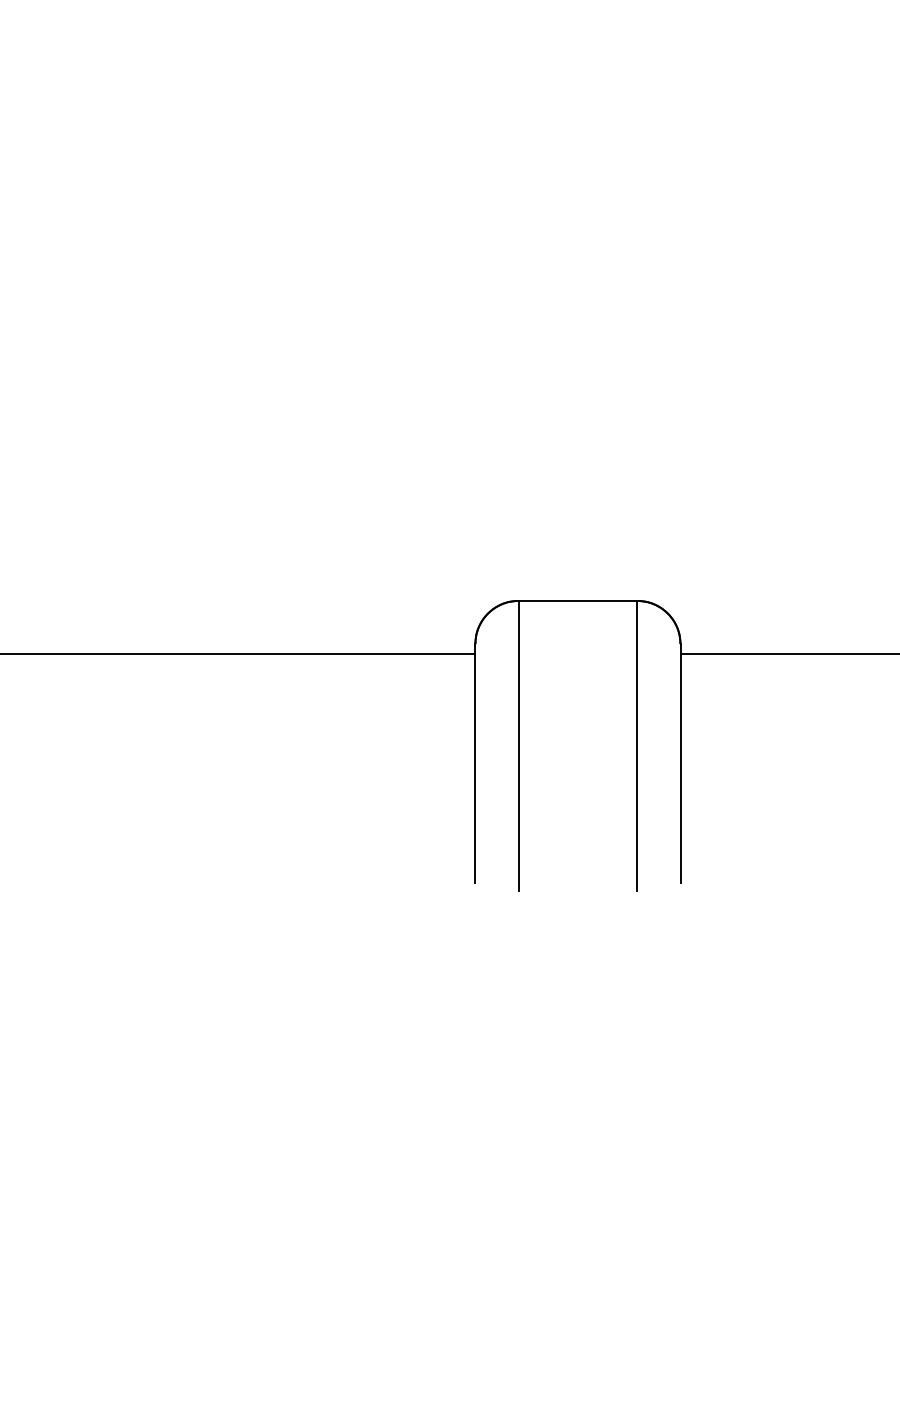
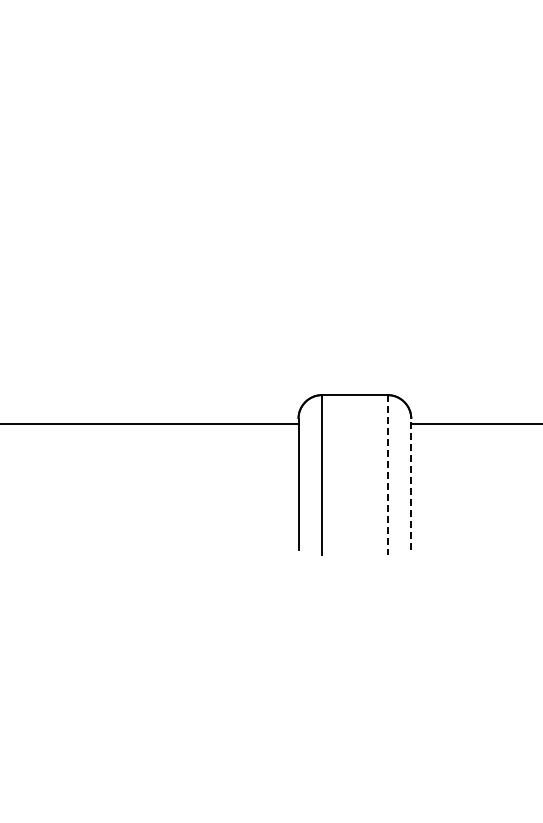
line: (637, 745) -> (387, 474), solid -> dashed
line: (680, 763) -> (411, 484), solid -> dashed

